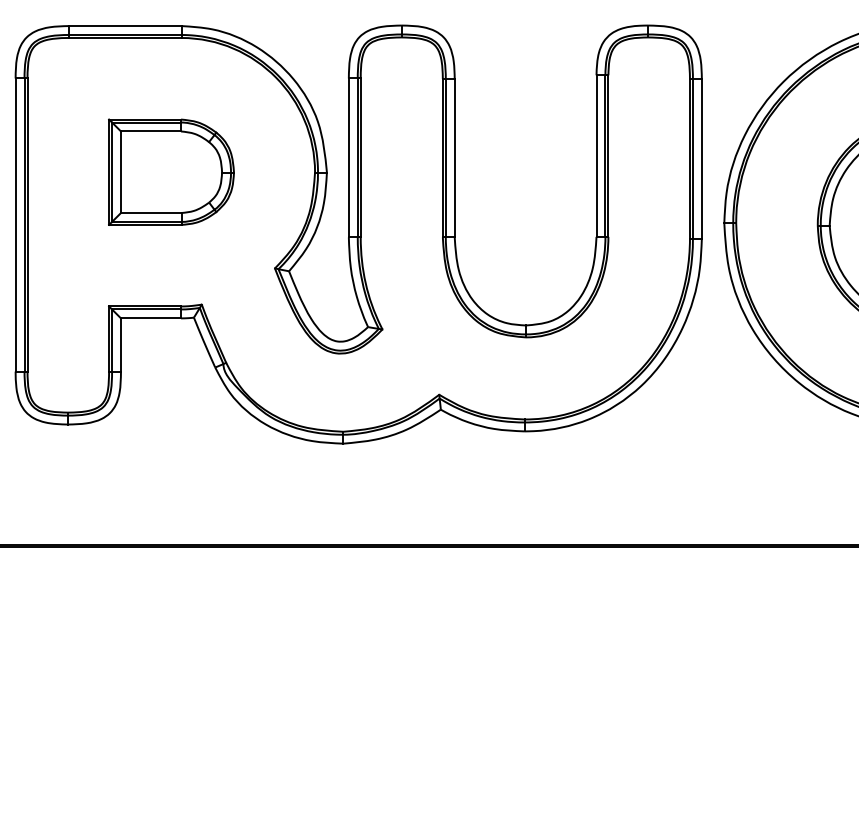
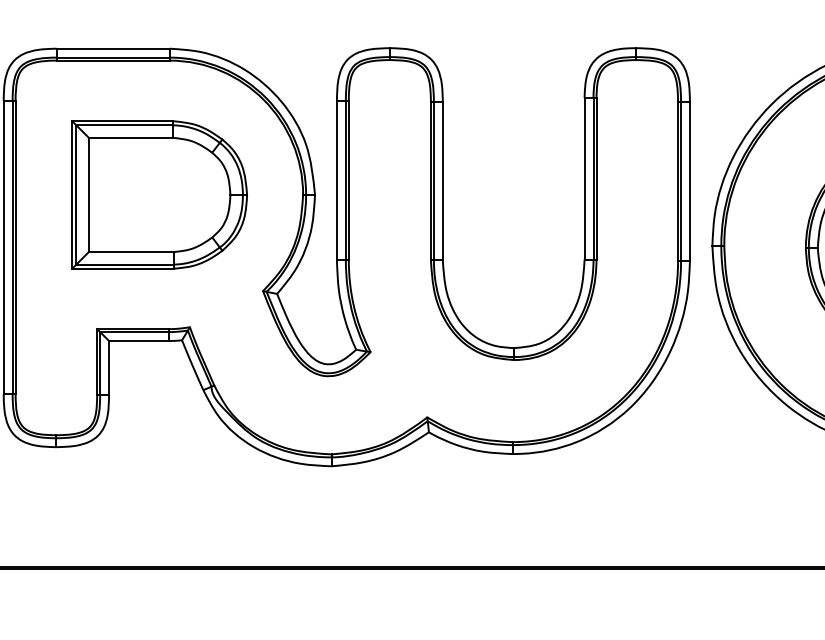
part: (171, 171) -> (159, 194), size x1.4

